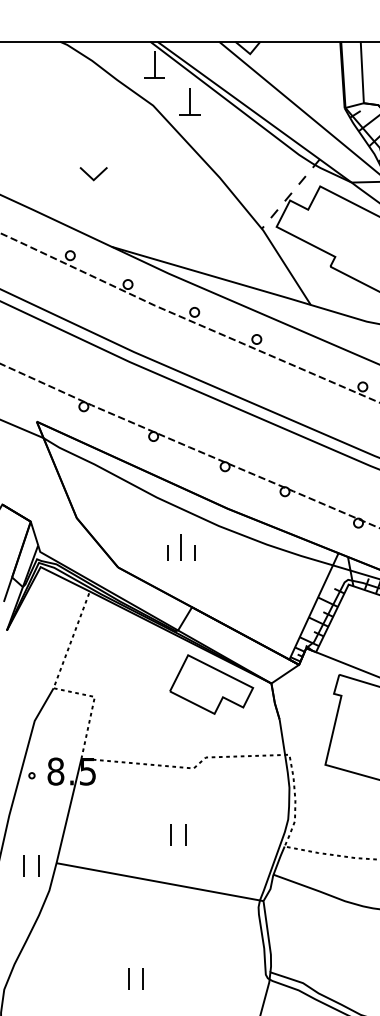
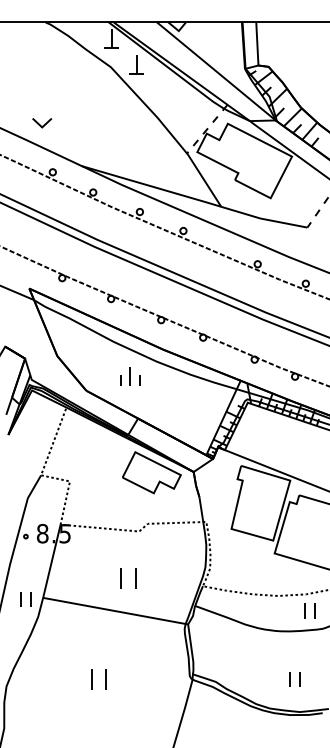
part: (94, 174) -> (42, 123), moved
part: (178, 835) -> (128, 578), size x1.4
part: (135, 979) -> (98, 679), size x1.4

